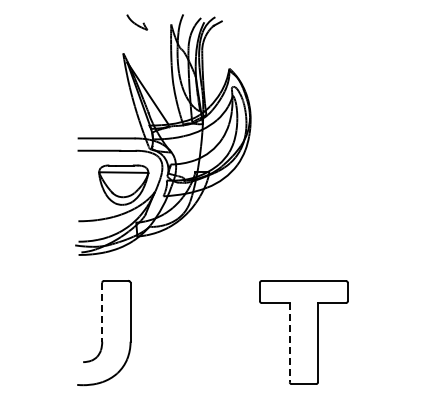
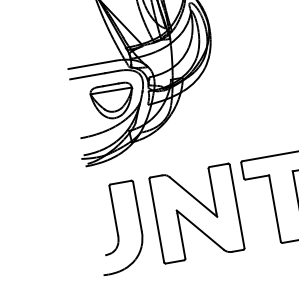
line: (102, 312) -> (114, 210), dashed -> solid
part: (198, 332) -> (197, 213), added
line: (289, 342) -> (274, 208), dashed -> solid

